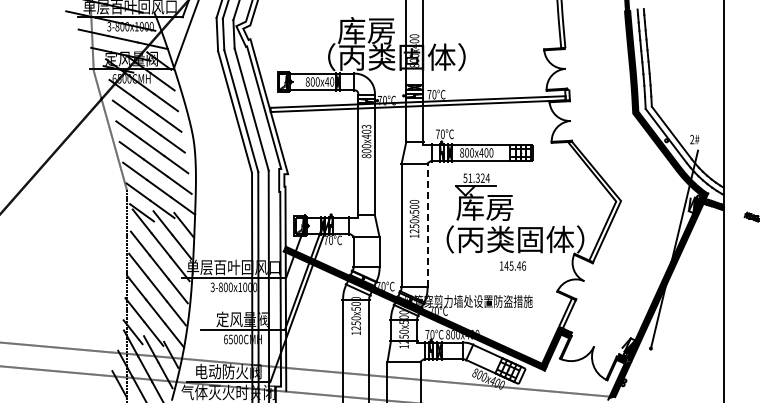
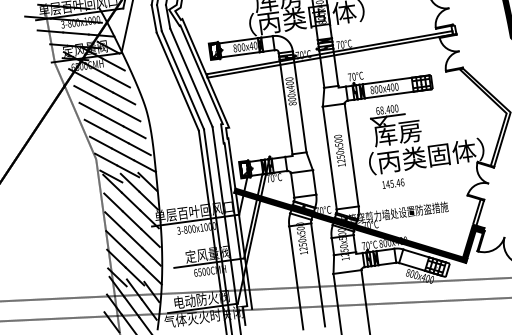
text: (366, 126) -> (289, 78), 800x403 -> 800x400
text: (476, 177) -> (387, 109), 51.324 -> 68.400
line: (427, 225) -> (351, 154), dashed -> solid
text: (513, 265) -> (393, 183), moved

